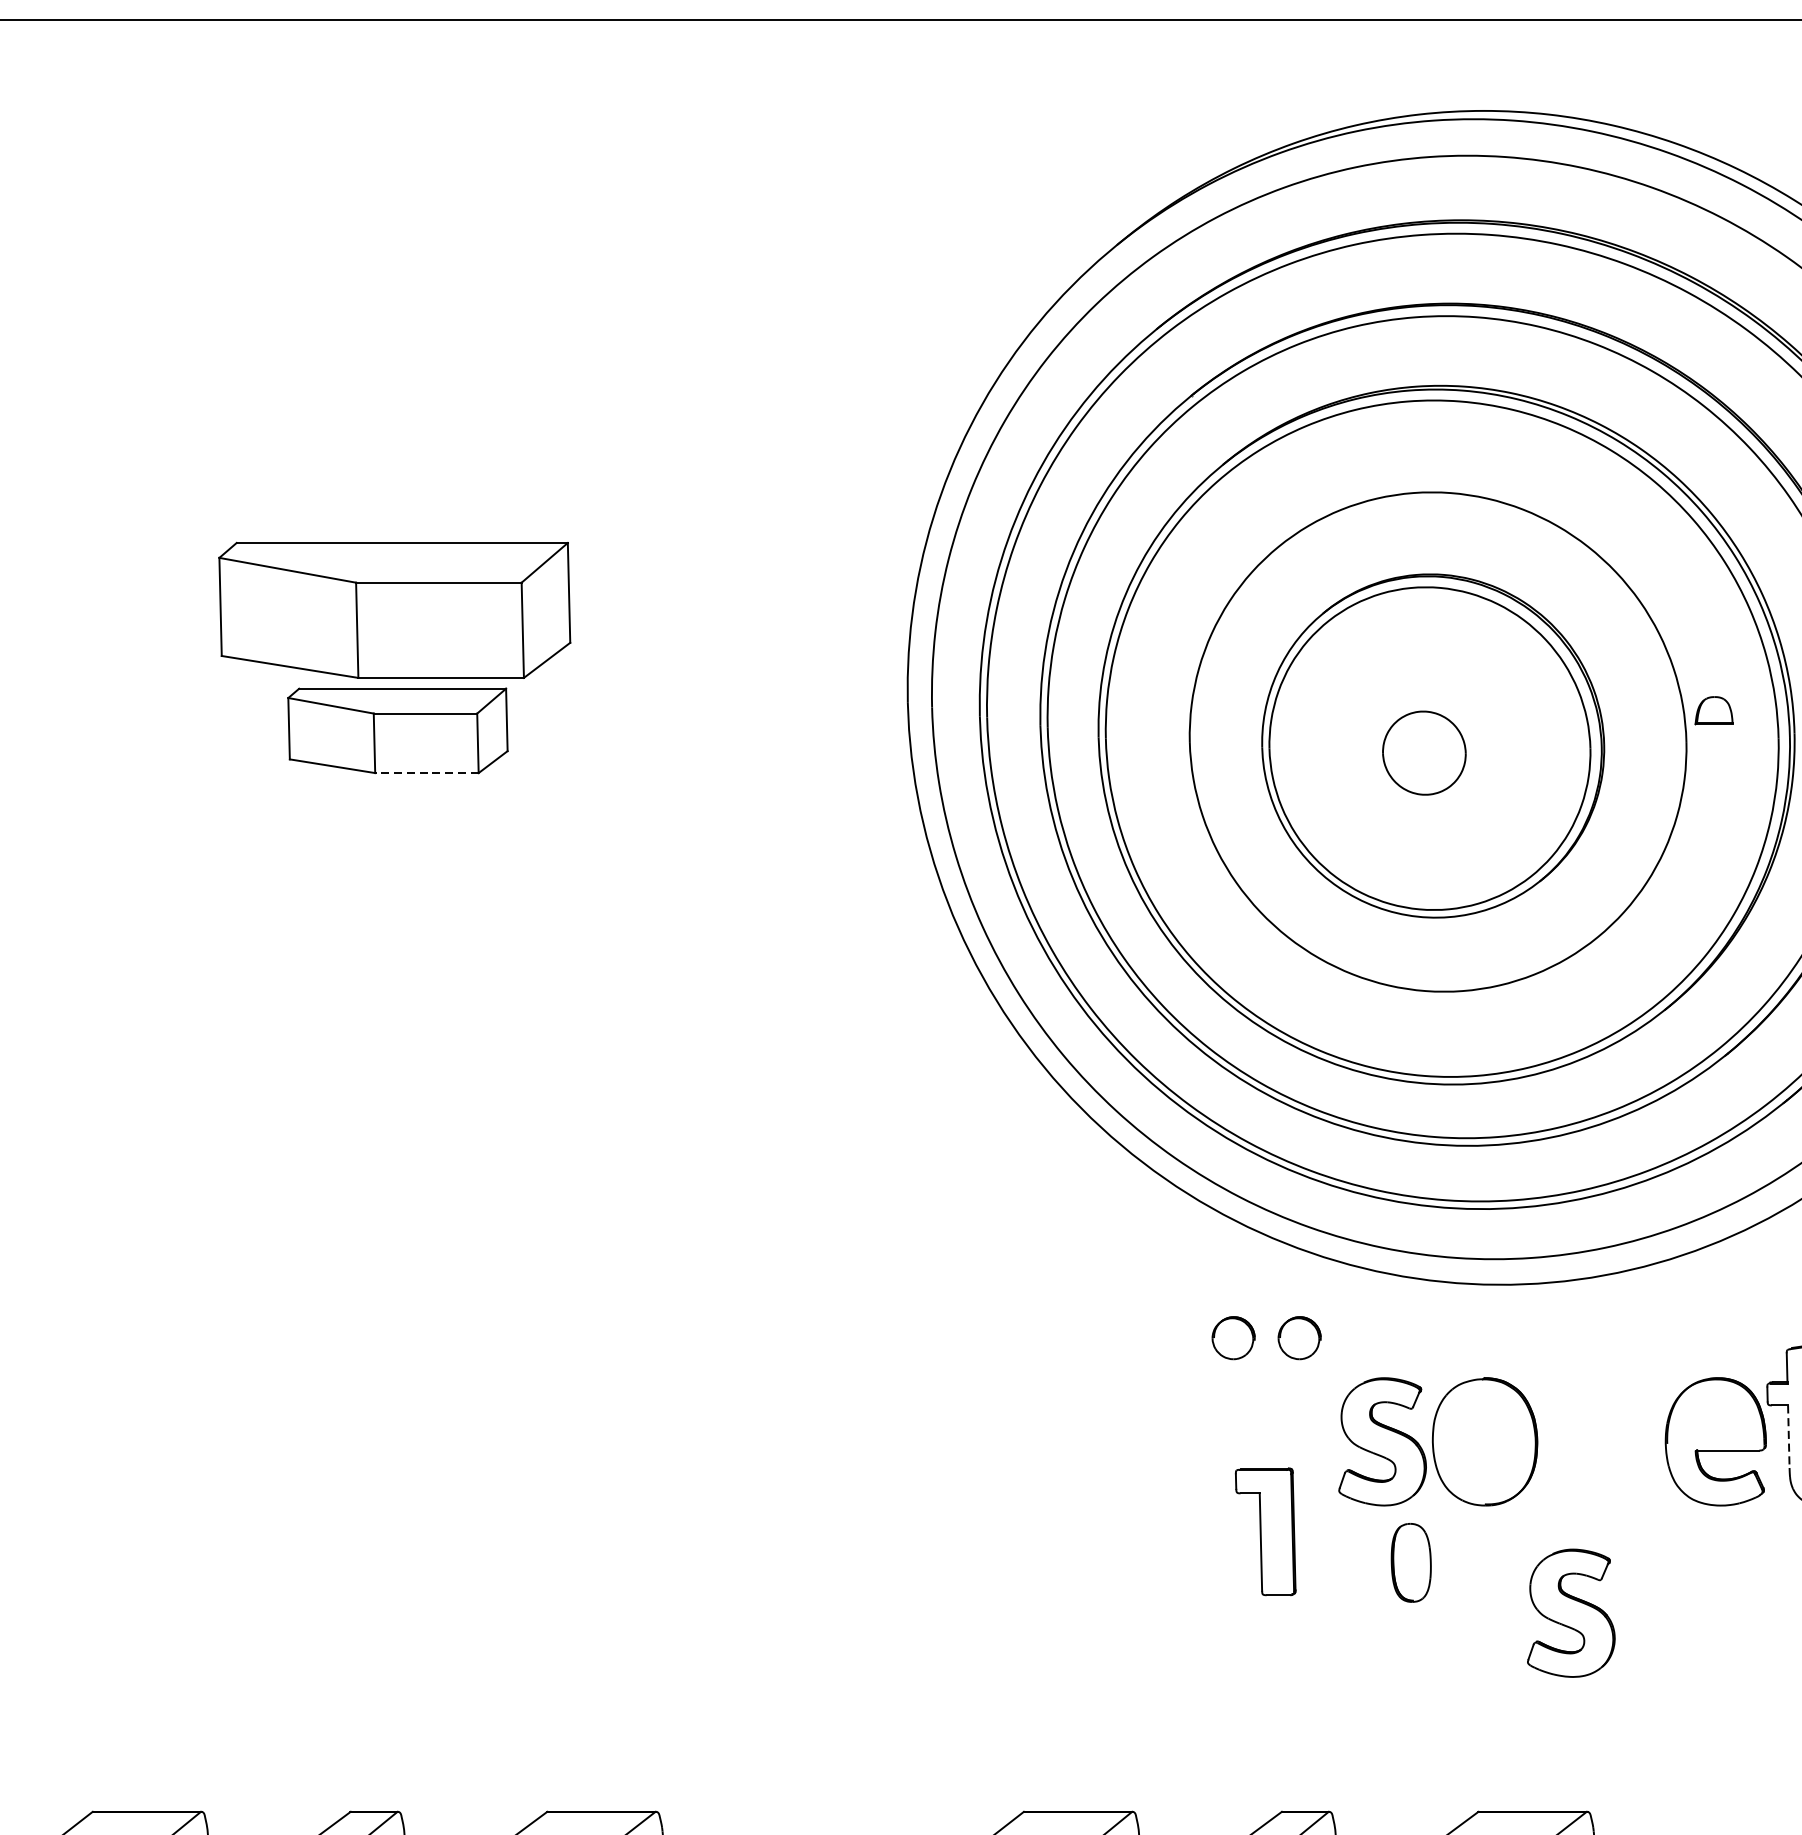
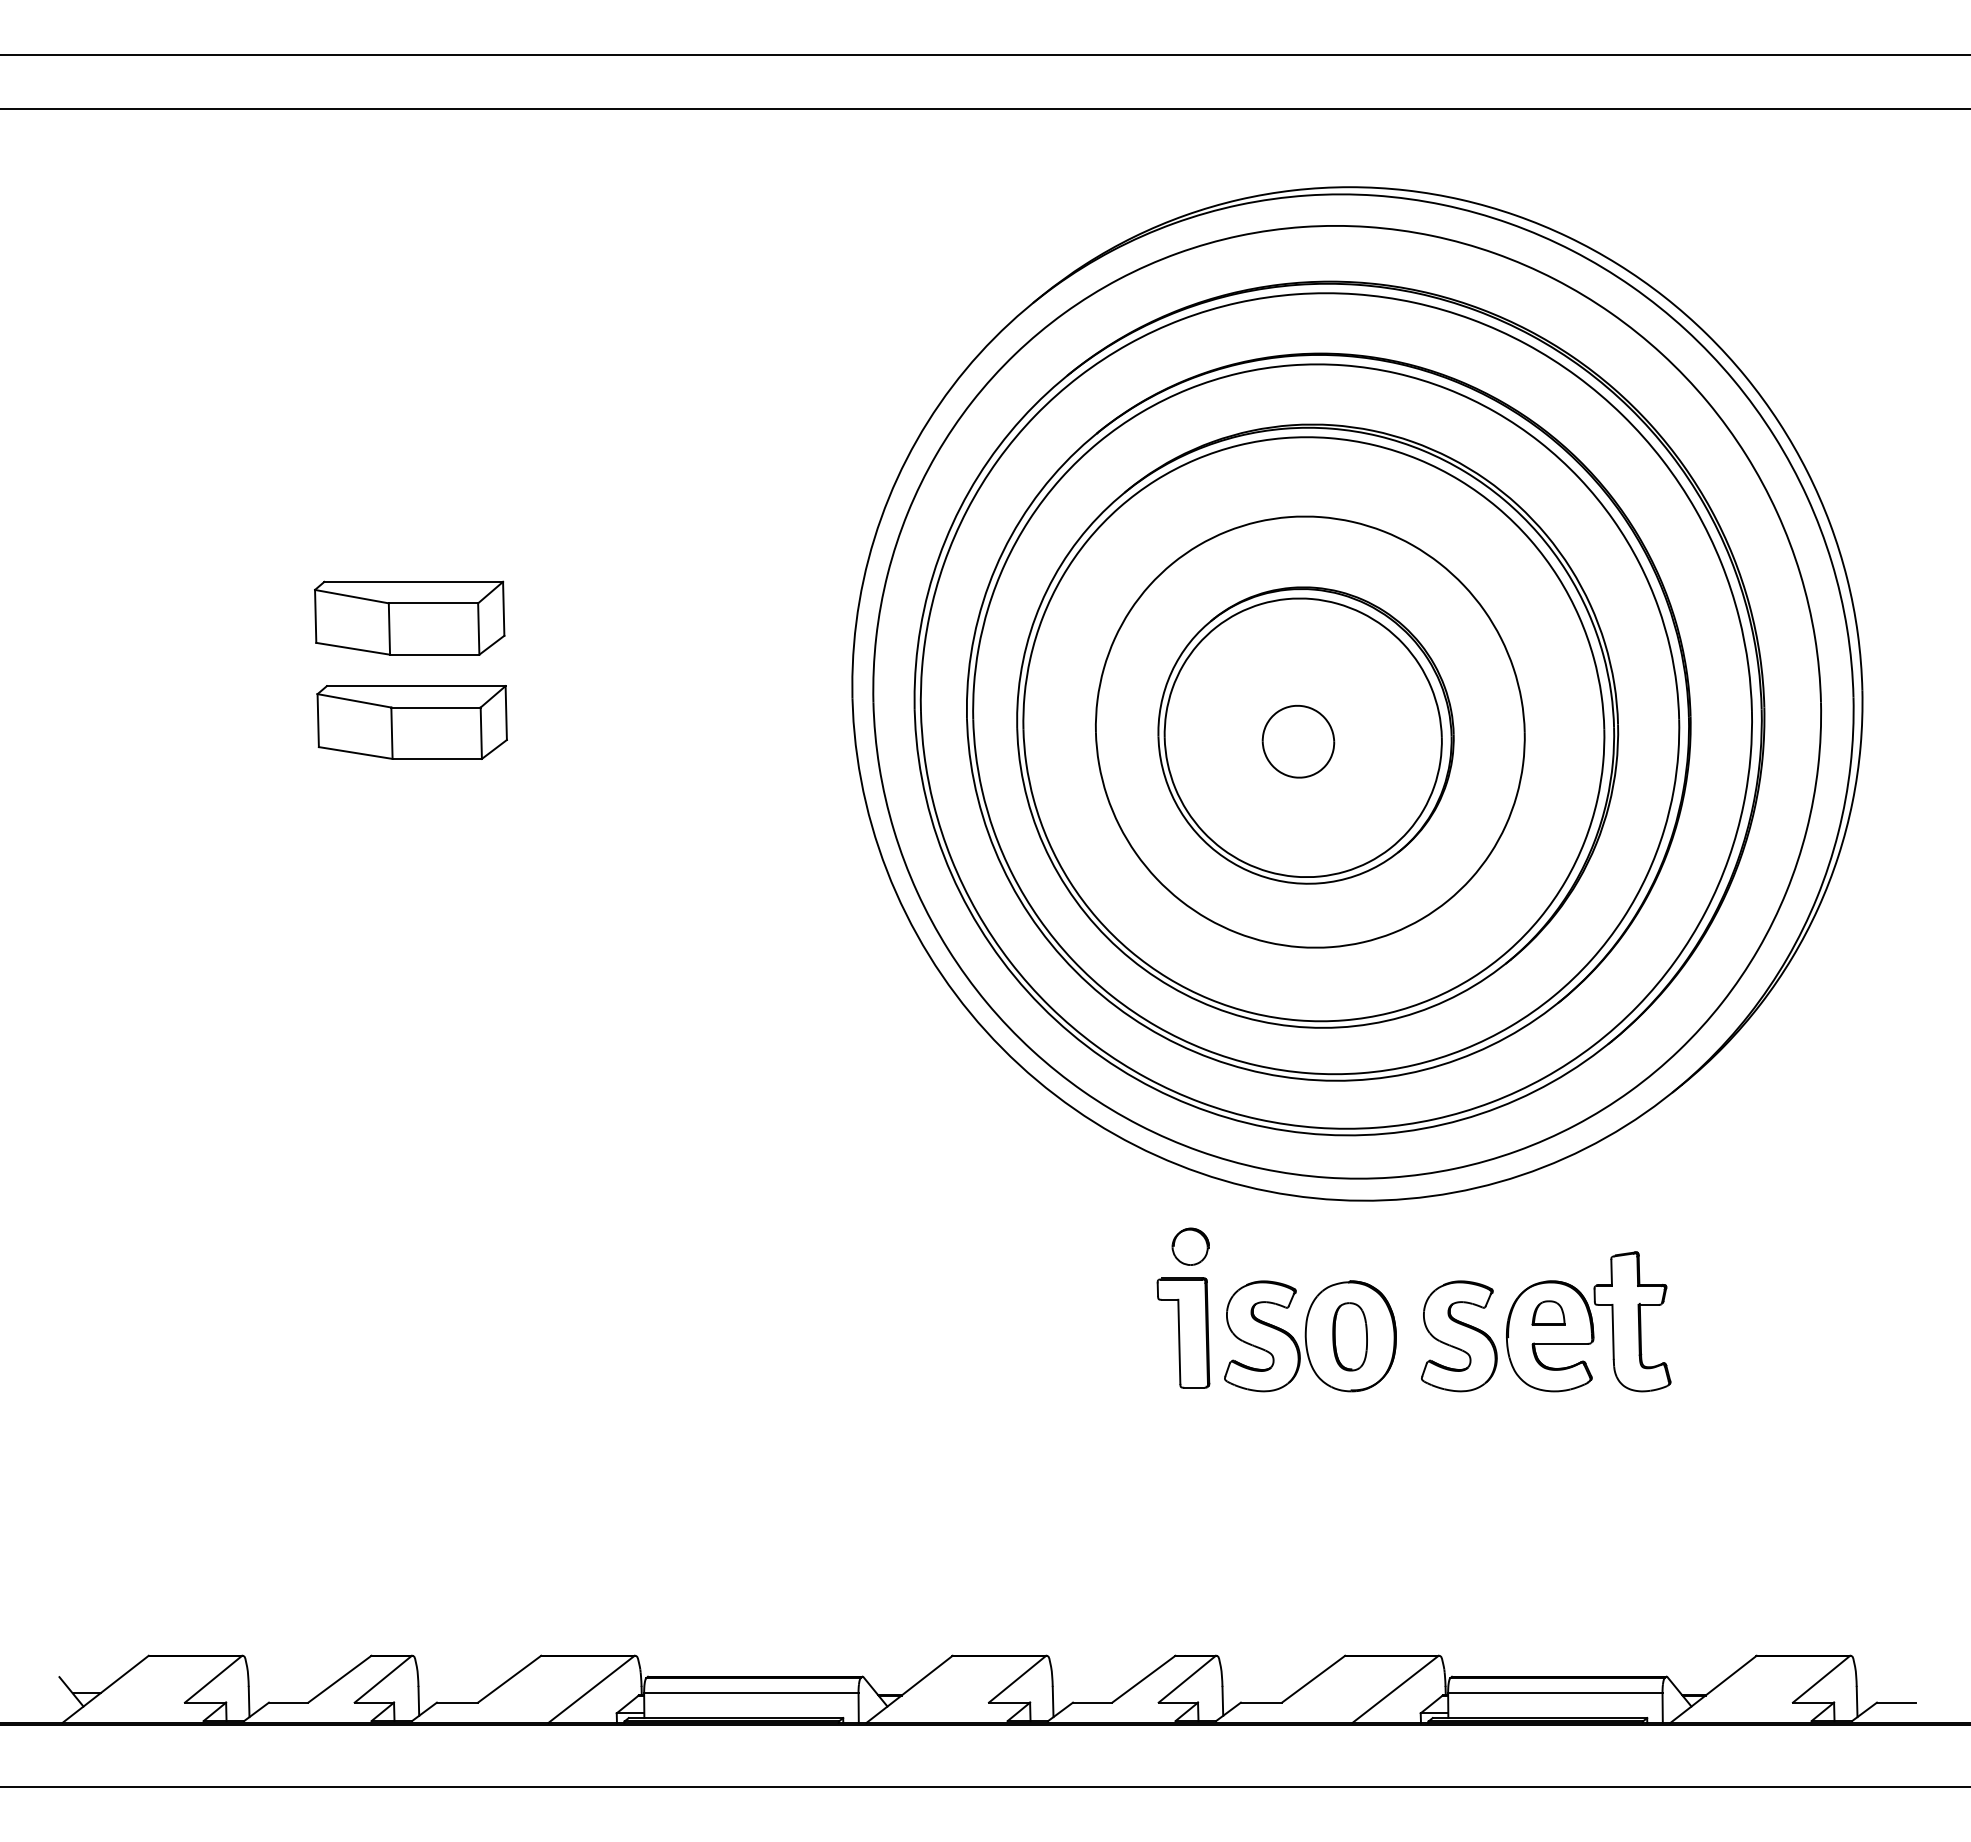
part: (394, 609) -> (409, 617), size x0.62
part: (1713, 710) -> (1548, 1312), moved
line: (427, 772) -> (437, 758), dashed -> solid
part: (1233, 1337) -> (1133, 1246), removed
line: (1789, 1437) -> (1613, 1332), dashed -> solid
part: (1265, 1531) -> (1183, 1332), moved
part: (1410, 1562) -> (1349, 1336), moved
part: (1571, 1613) -> (1459, 1336), moved

